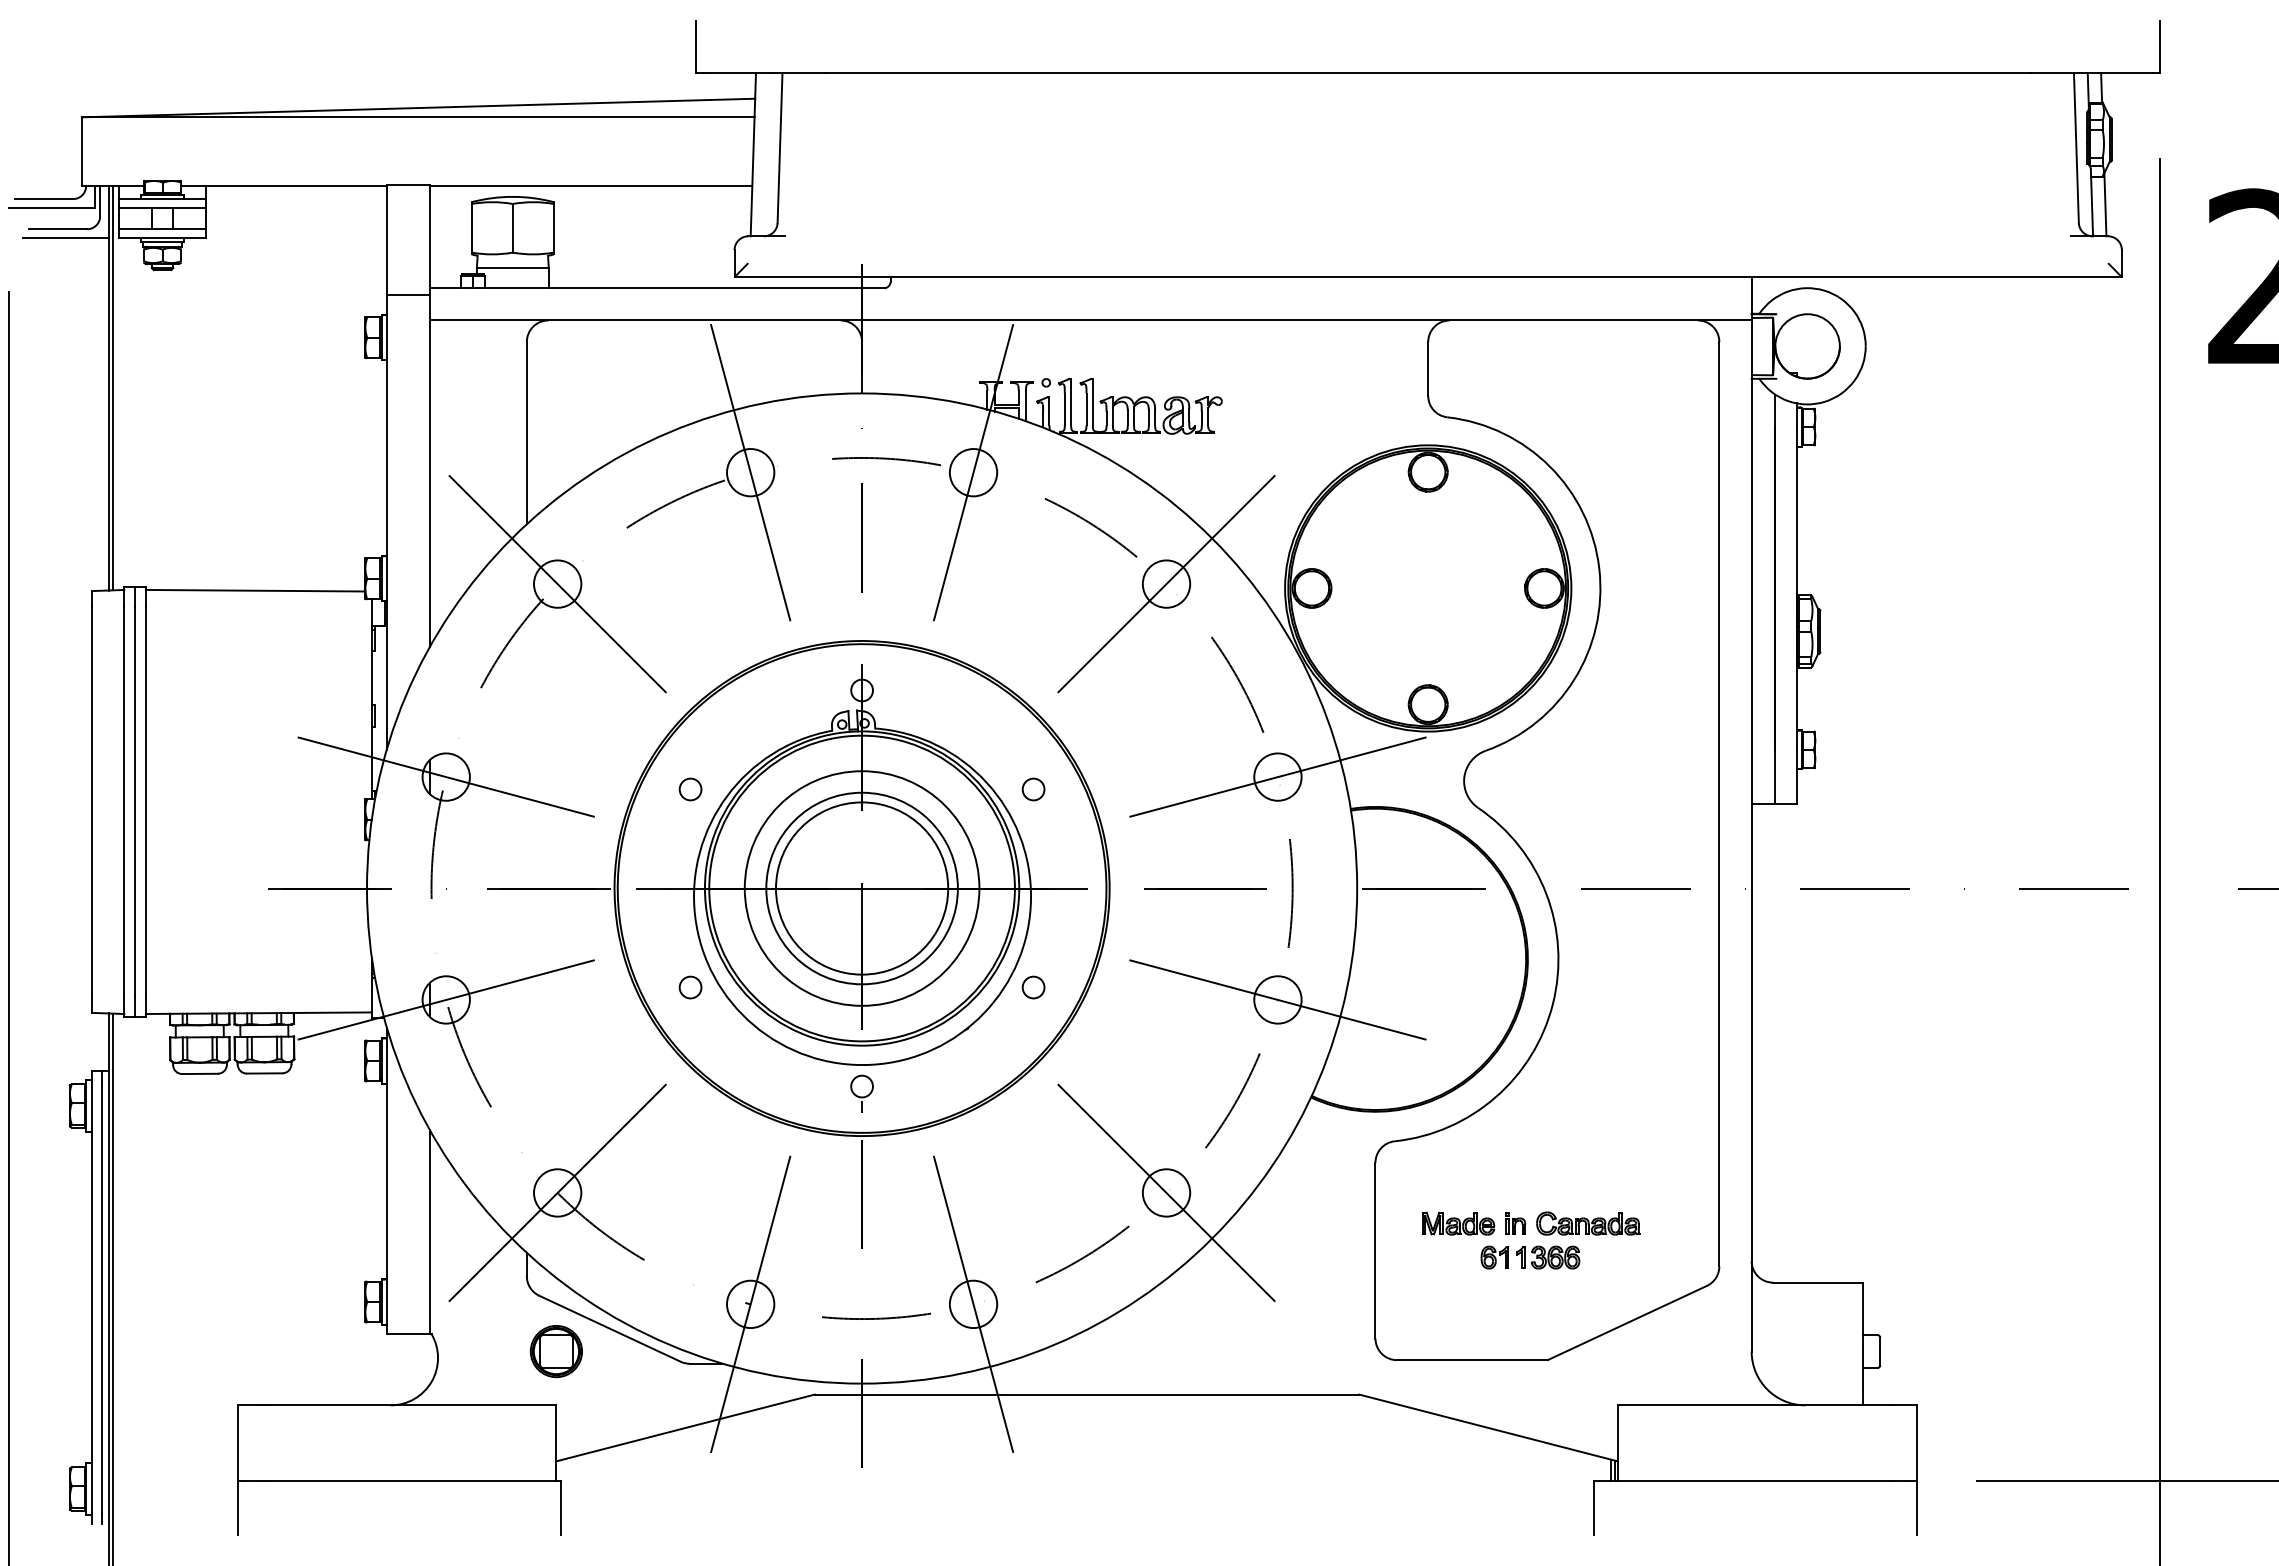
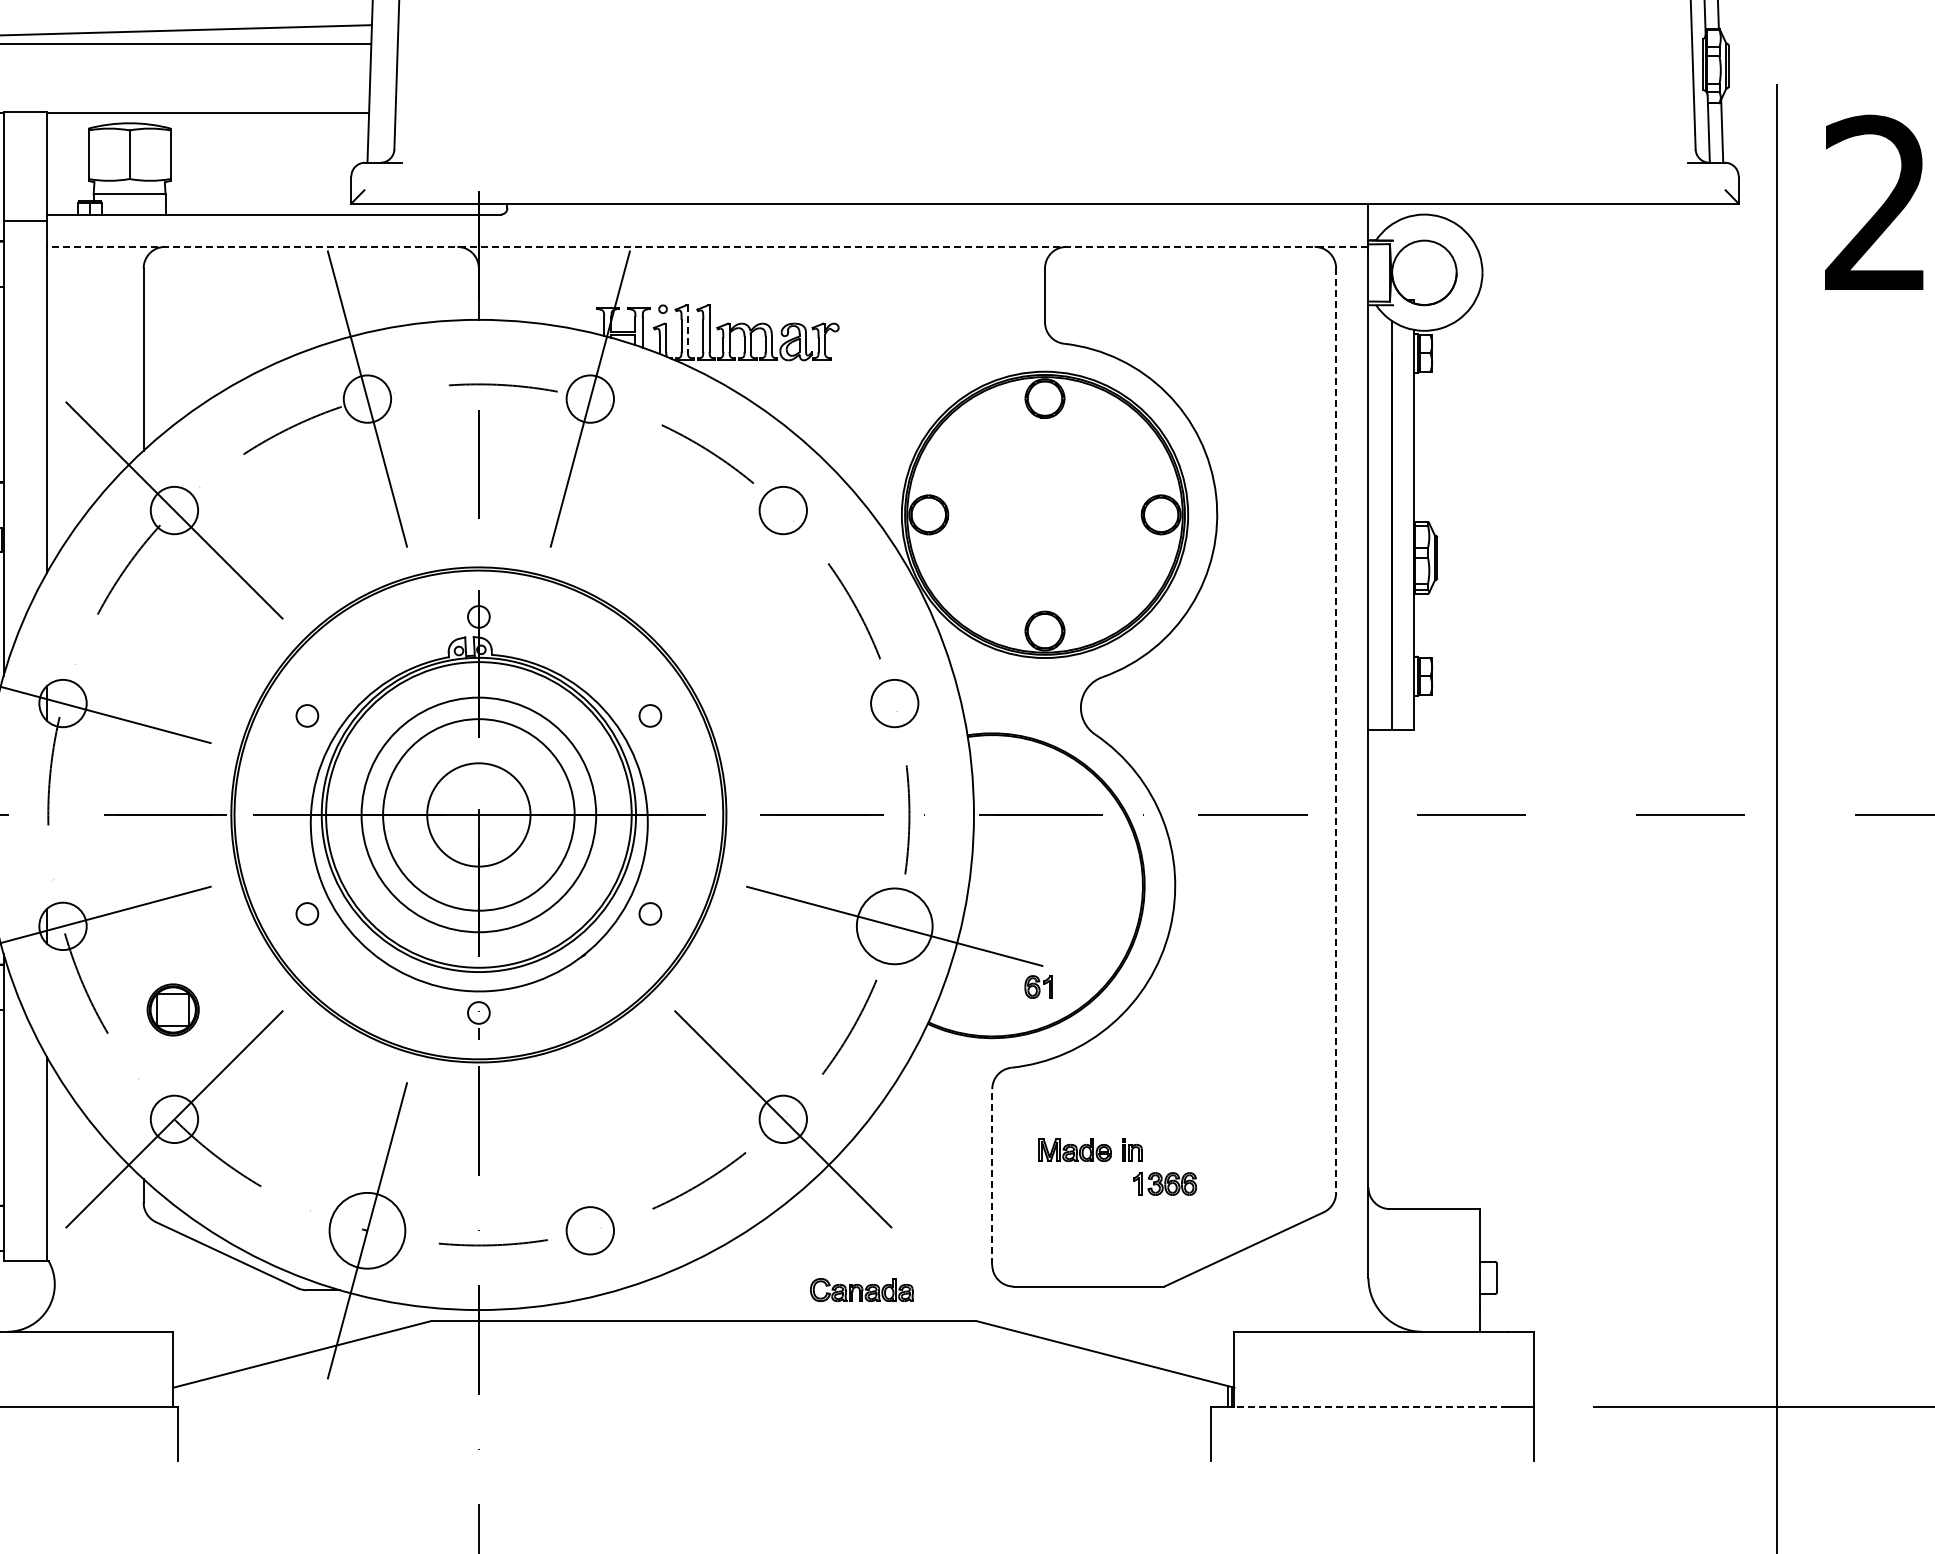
line: (1090, 320) -> (707, 246), solid -> dashed
line: (1071, 402) -> (688, 328), solid -> dashed
line: (1166, 584) -> (783, 510), removed
line: (1277, 776) -> (894, 702), removed
line: (1719, 804) -> (1336, 730), solid -> dashed
circle: (862, 888) -> (479, 814), size x0.6
circle: (1277, 999) -> (894, 925), size x1.6
part: (1588, 1223) -> (862, 1289), moved
line: (1375, 1250) -> (992, 1176), solid -> dashed
part: (1494, 1257) -> (1038, 986), moved
circle: (750, 1304) -> (367, 1230), size x1.6
line: (973, 1304) -> (590, 1230), removed
part: (555, 1351) -> (172, 1009), moved
line: (1754, 1480) -> (1371, 1406), solid -> dashed

